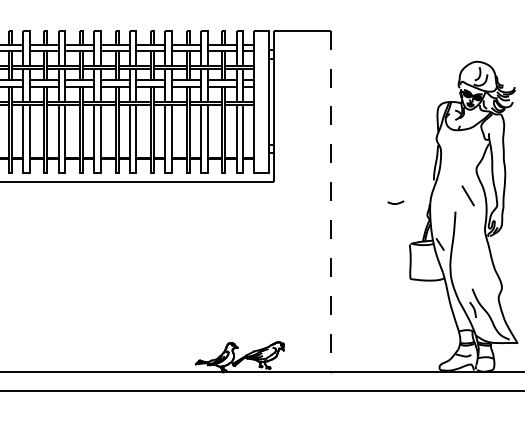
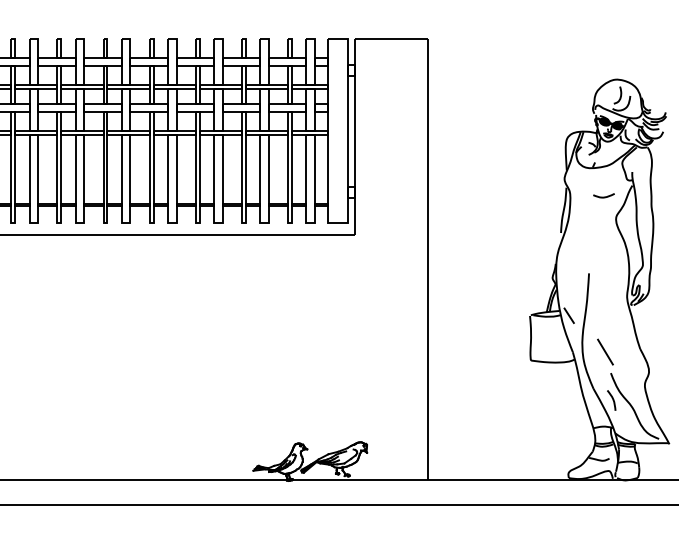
line: (468, 195) -> (605, 351), moved
line: (331, 201) -> (428, 260), dashed -> solid
curve: (395, 203) -> (603, 196), moved

